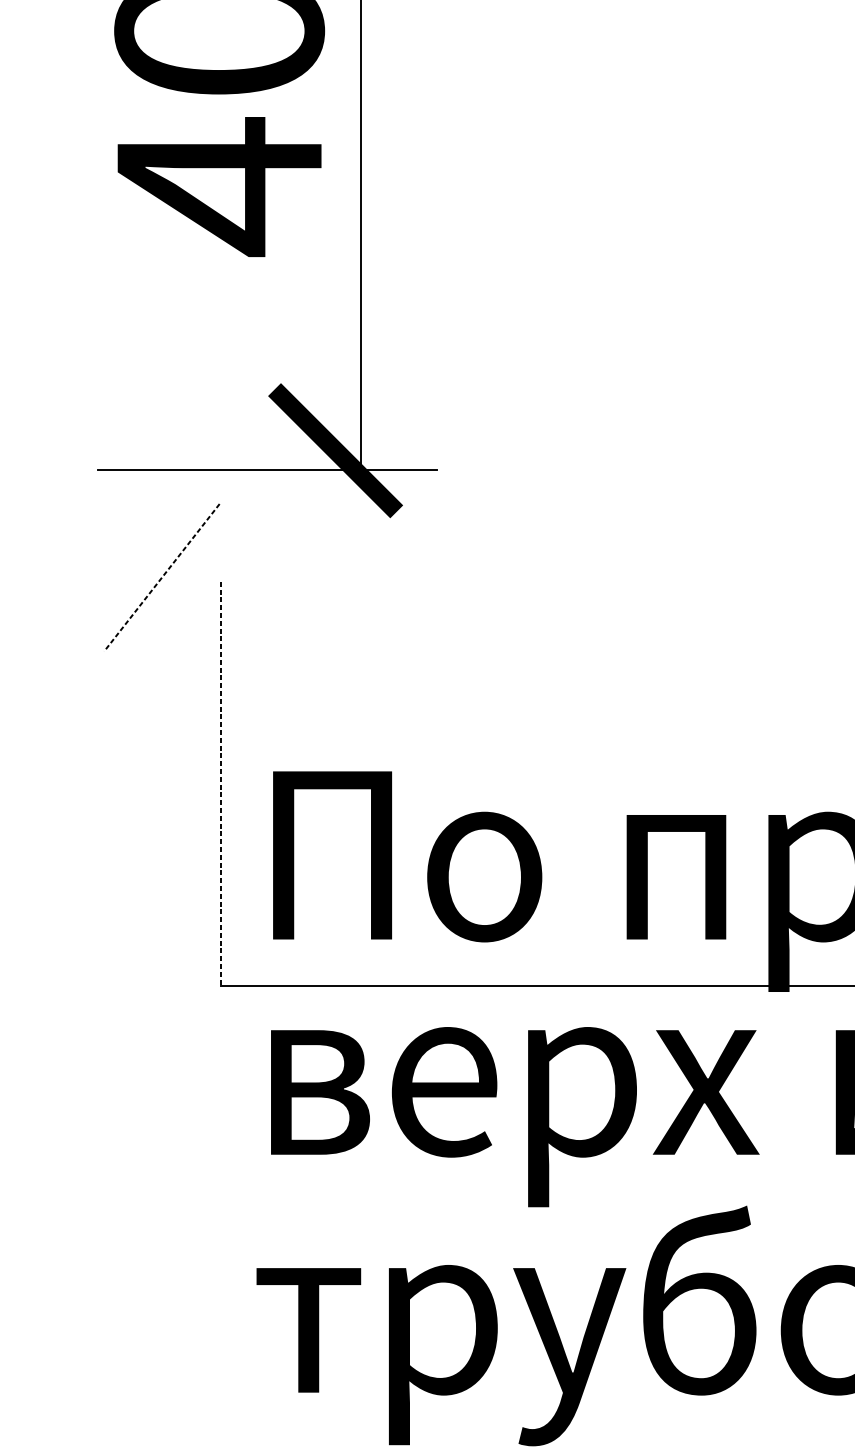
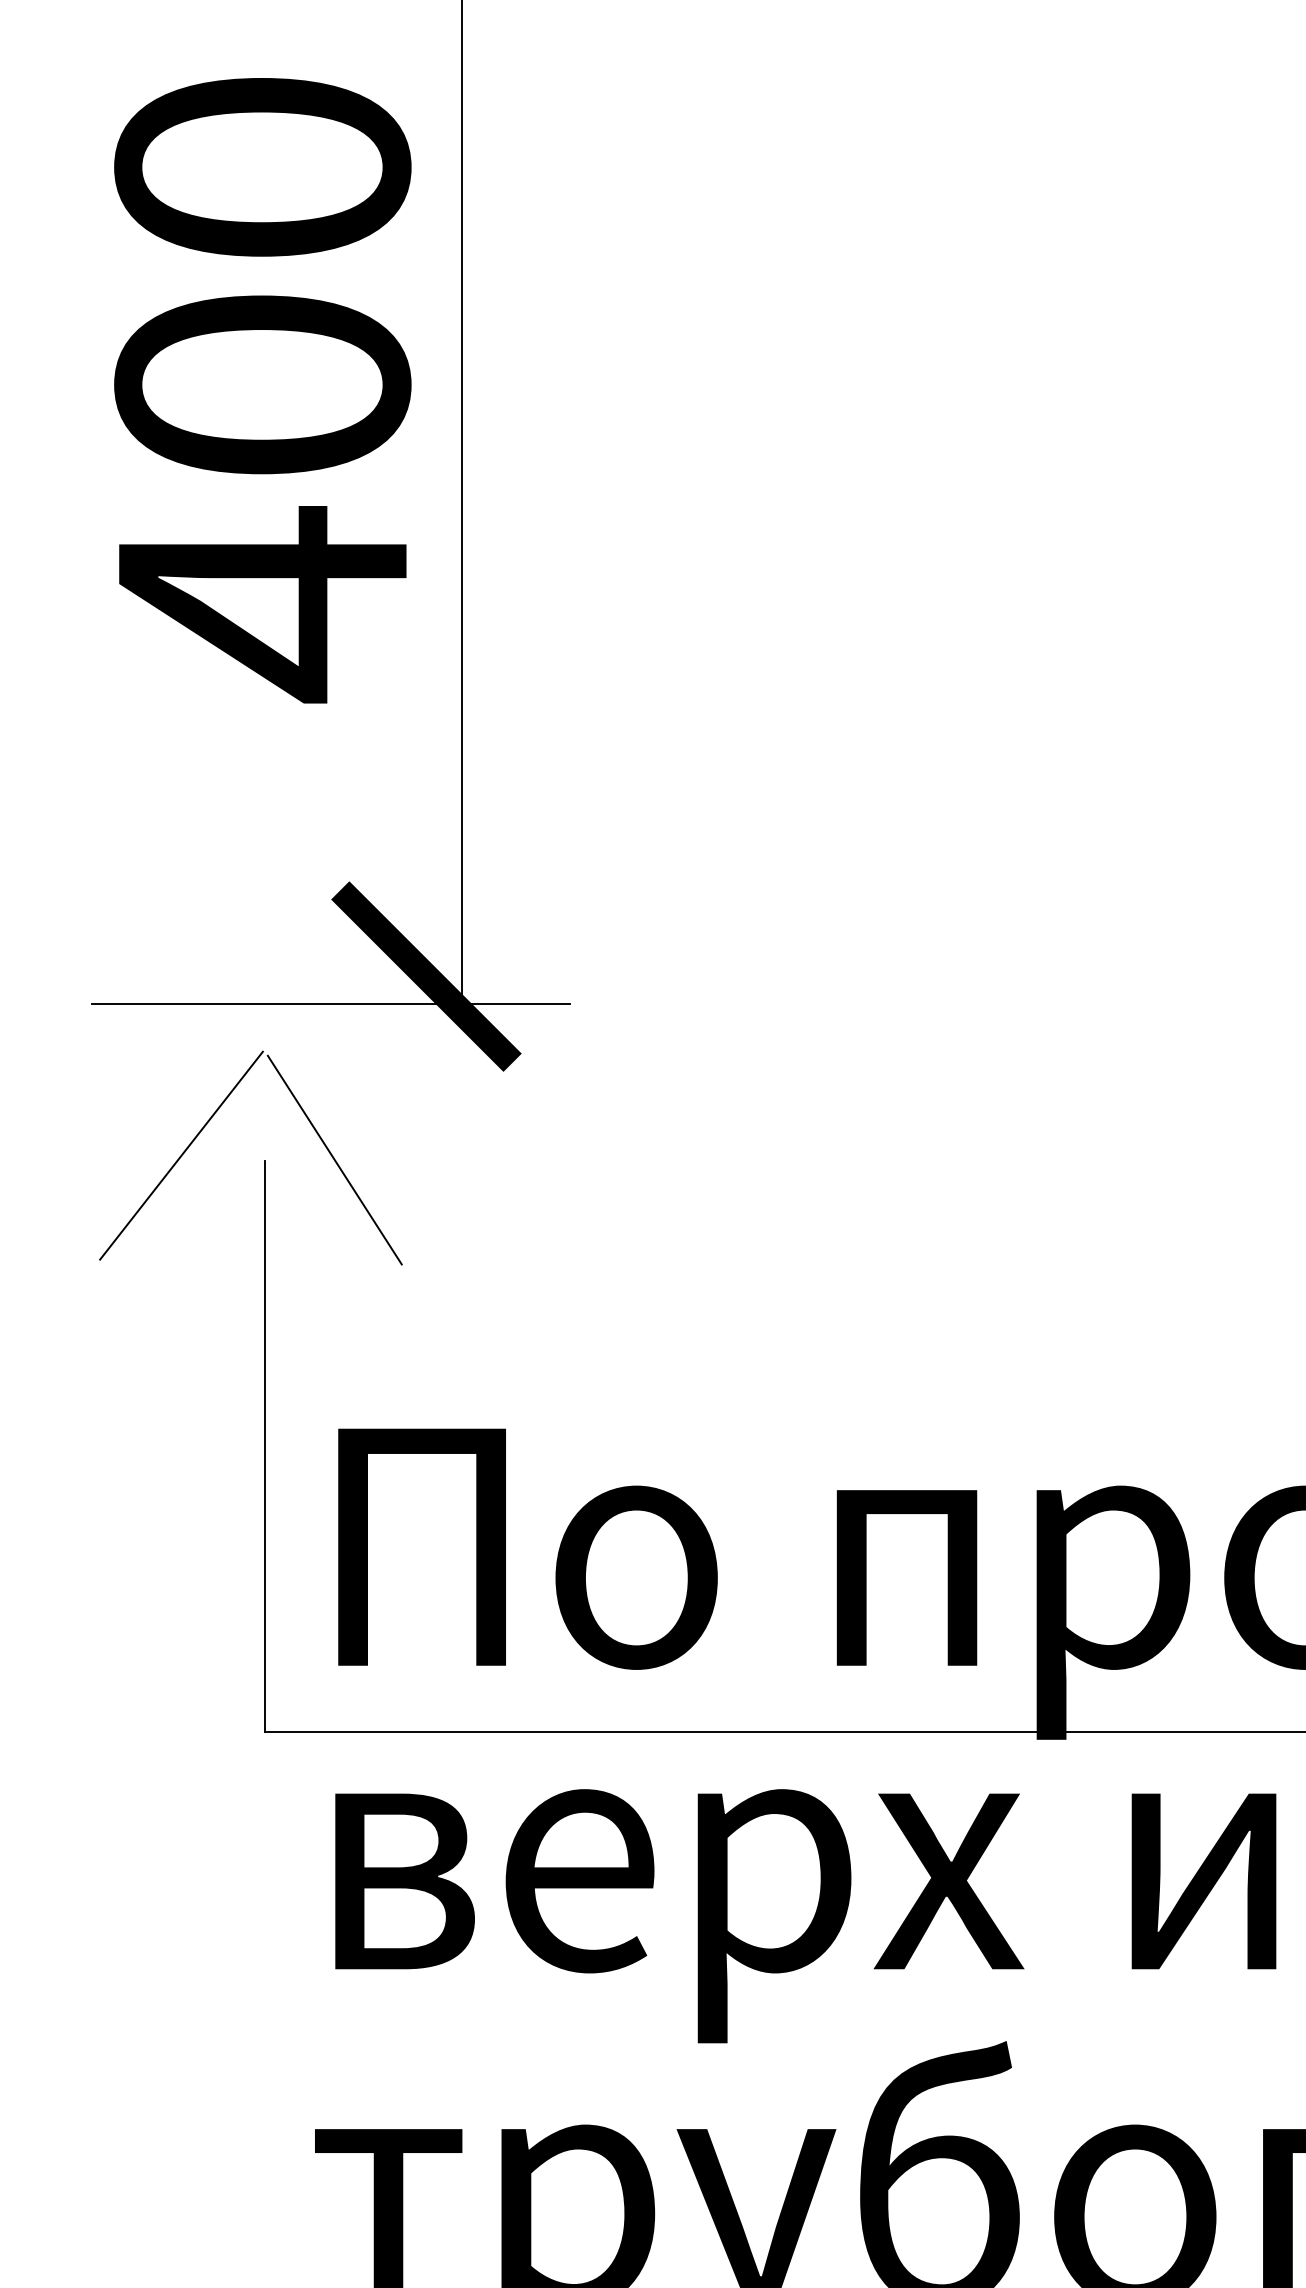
line: (161, 578) -> (181, 1156), dashed -> solid
line: (270, 580) -> (334, 1159), added
line: (221, 784) -> (265, 1447), dashed -> solid

